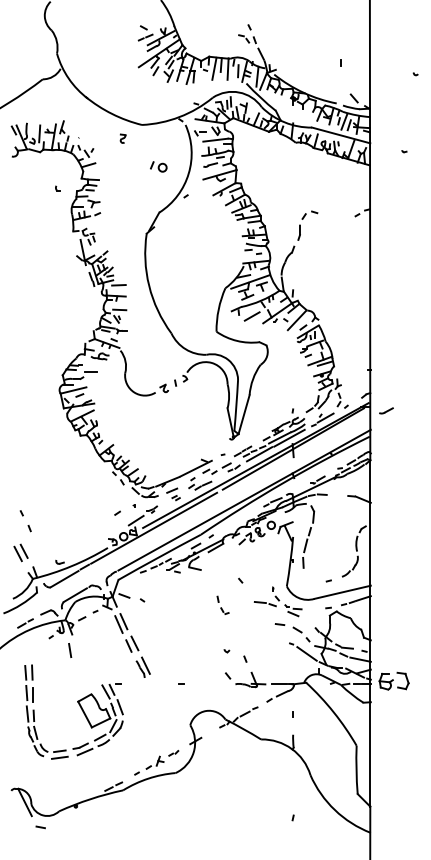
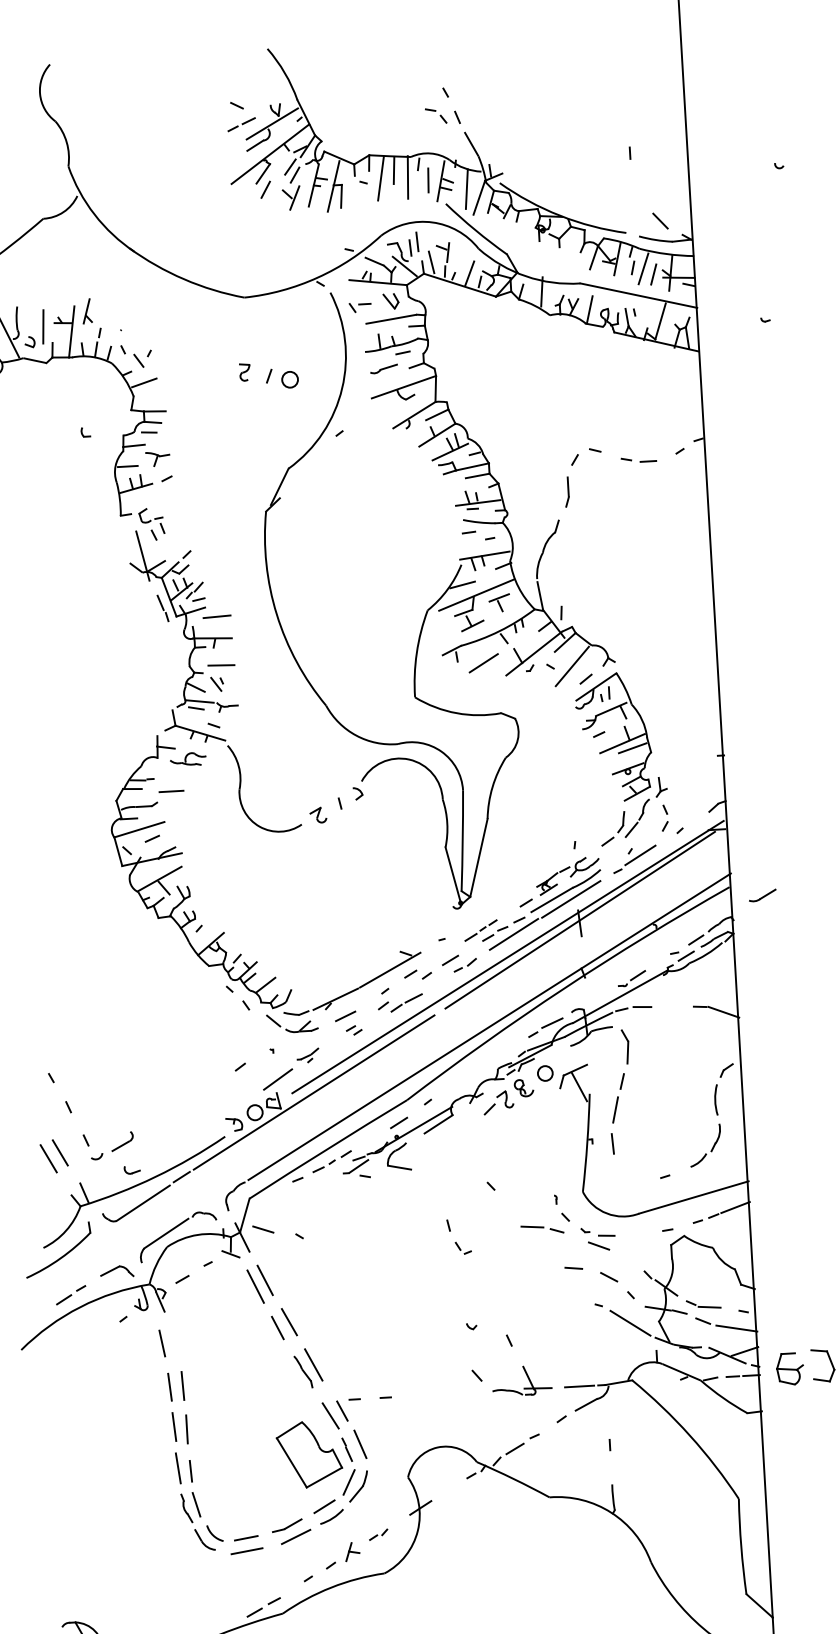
part: (122, 138) -> (243, 371), moved
part: (335, 217) -> (636, 458), added
part: (386, 410) -> (763, 894), moved
part: (48, 549) -> (108, 1146), added
part: (80, 708) -> (282, 1451), moved

